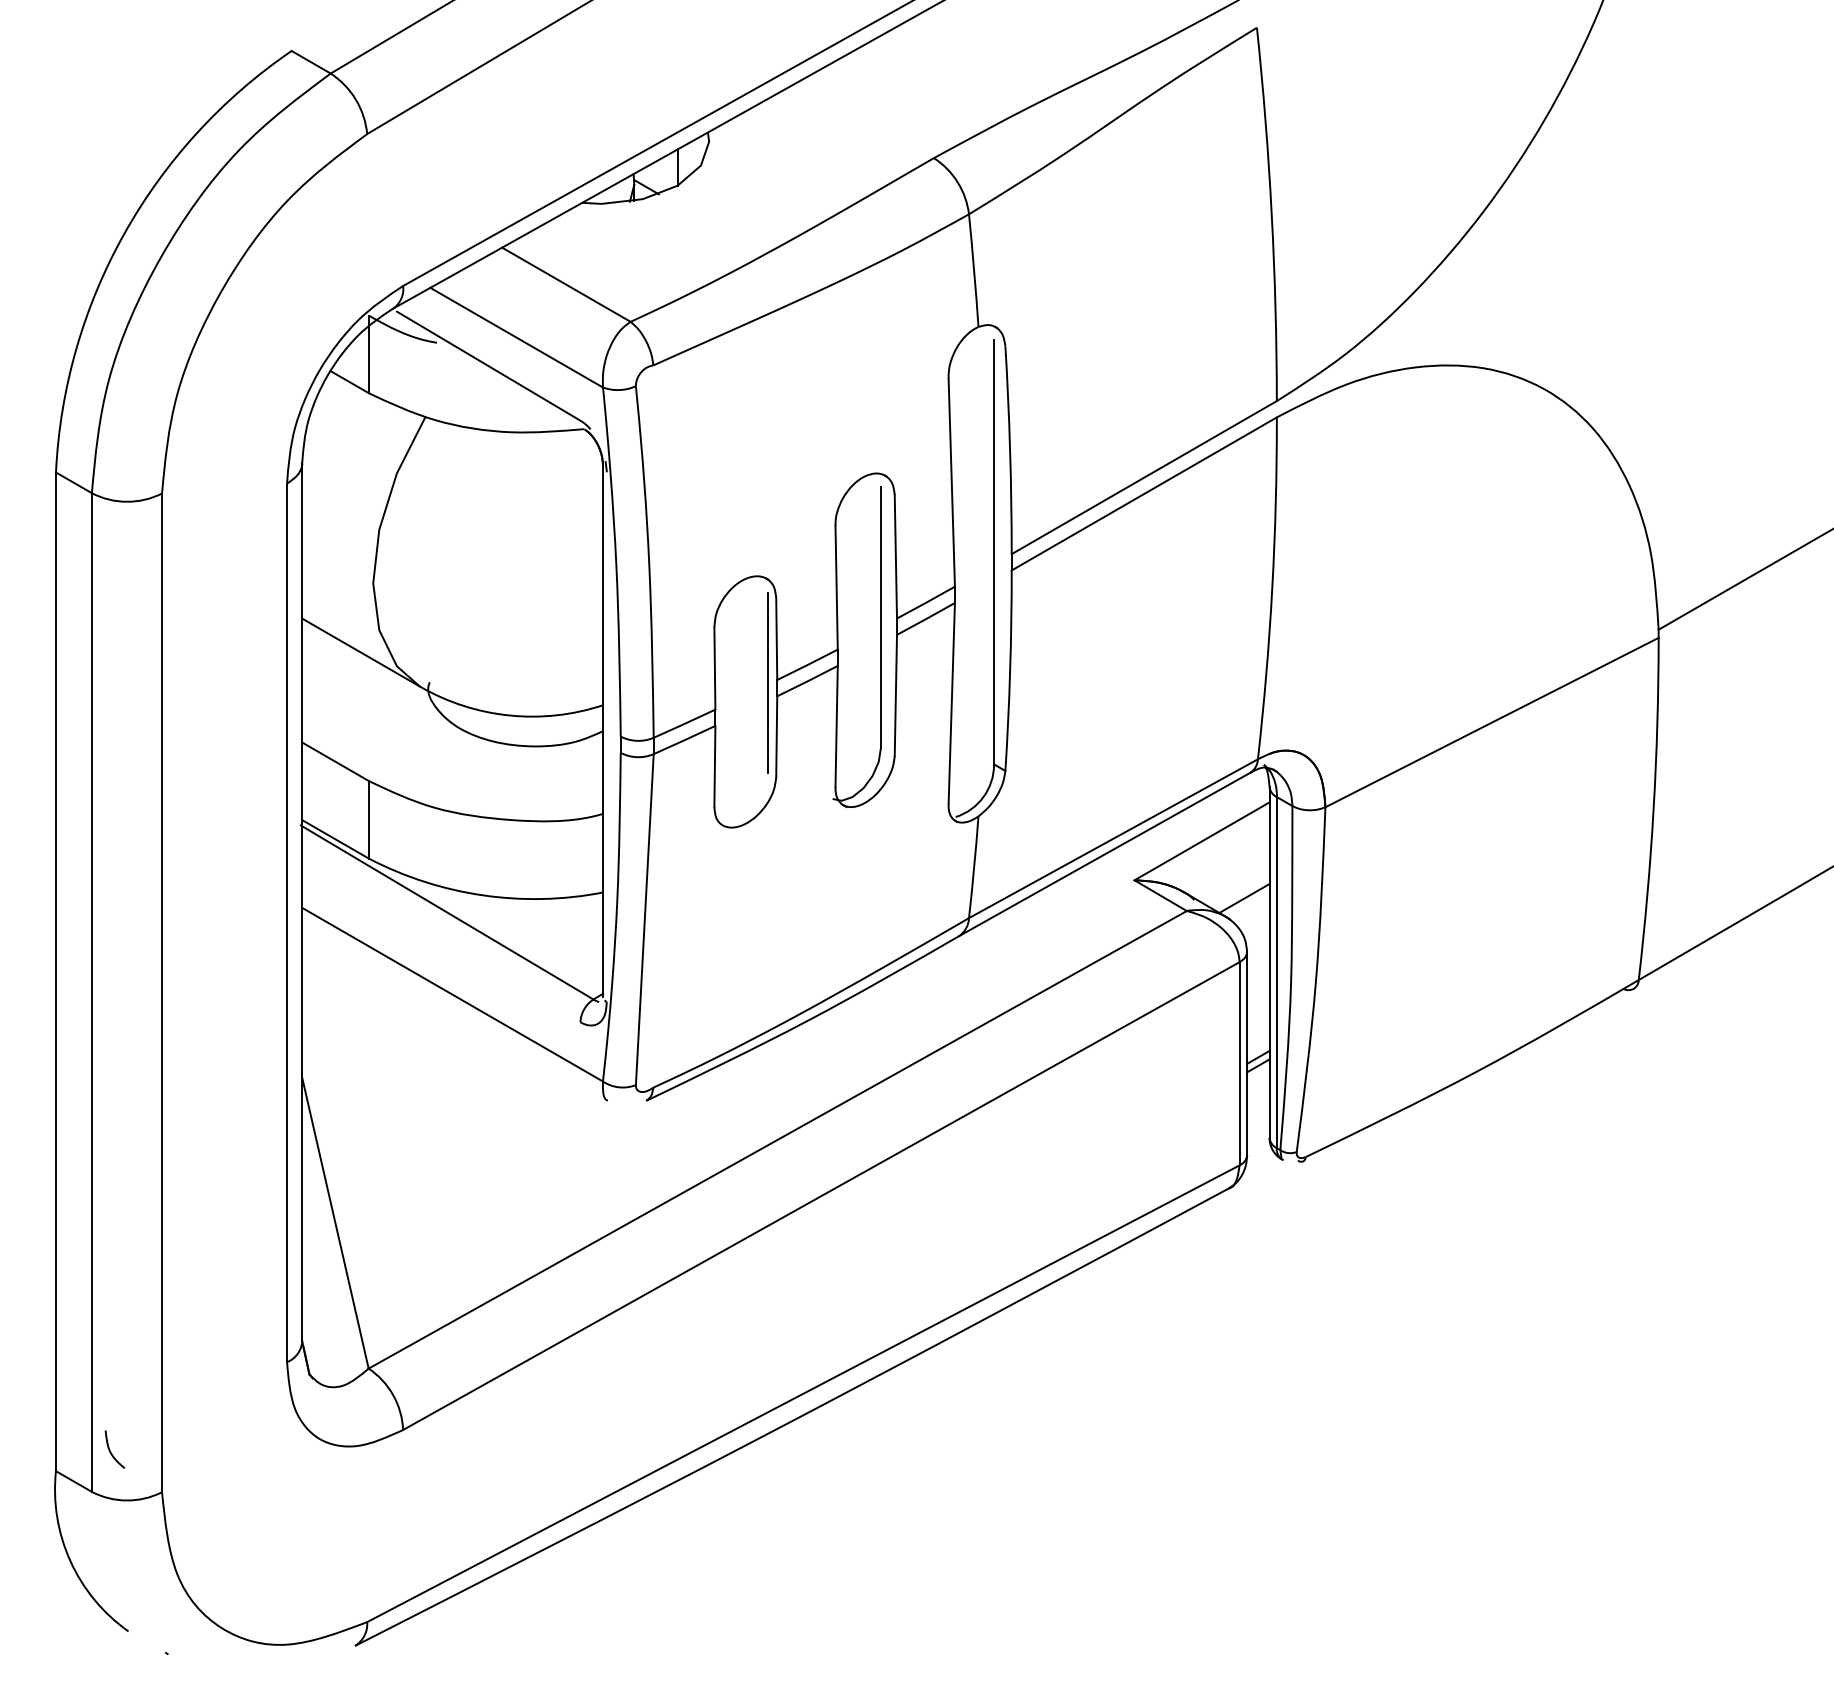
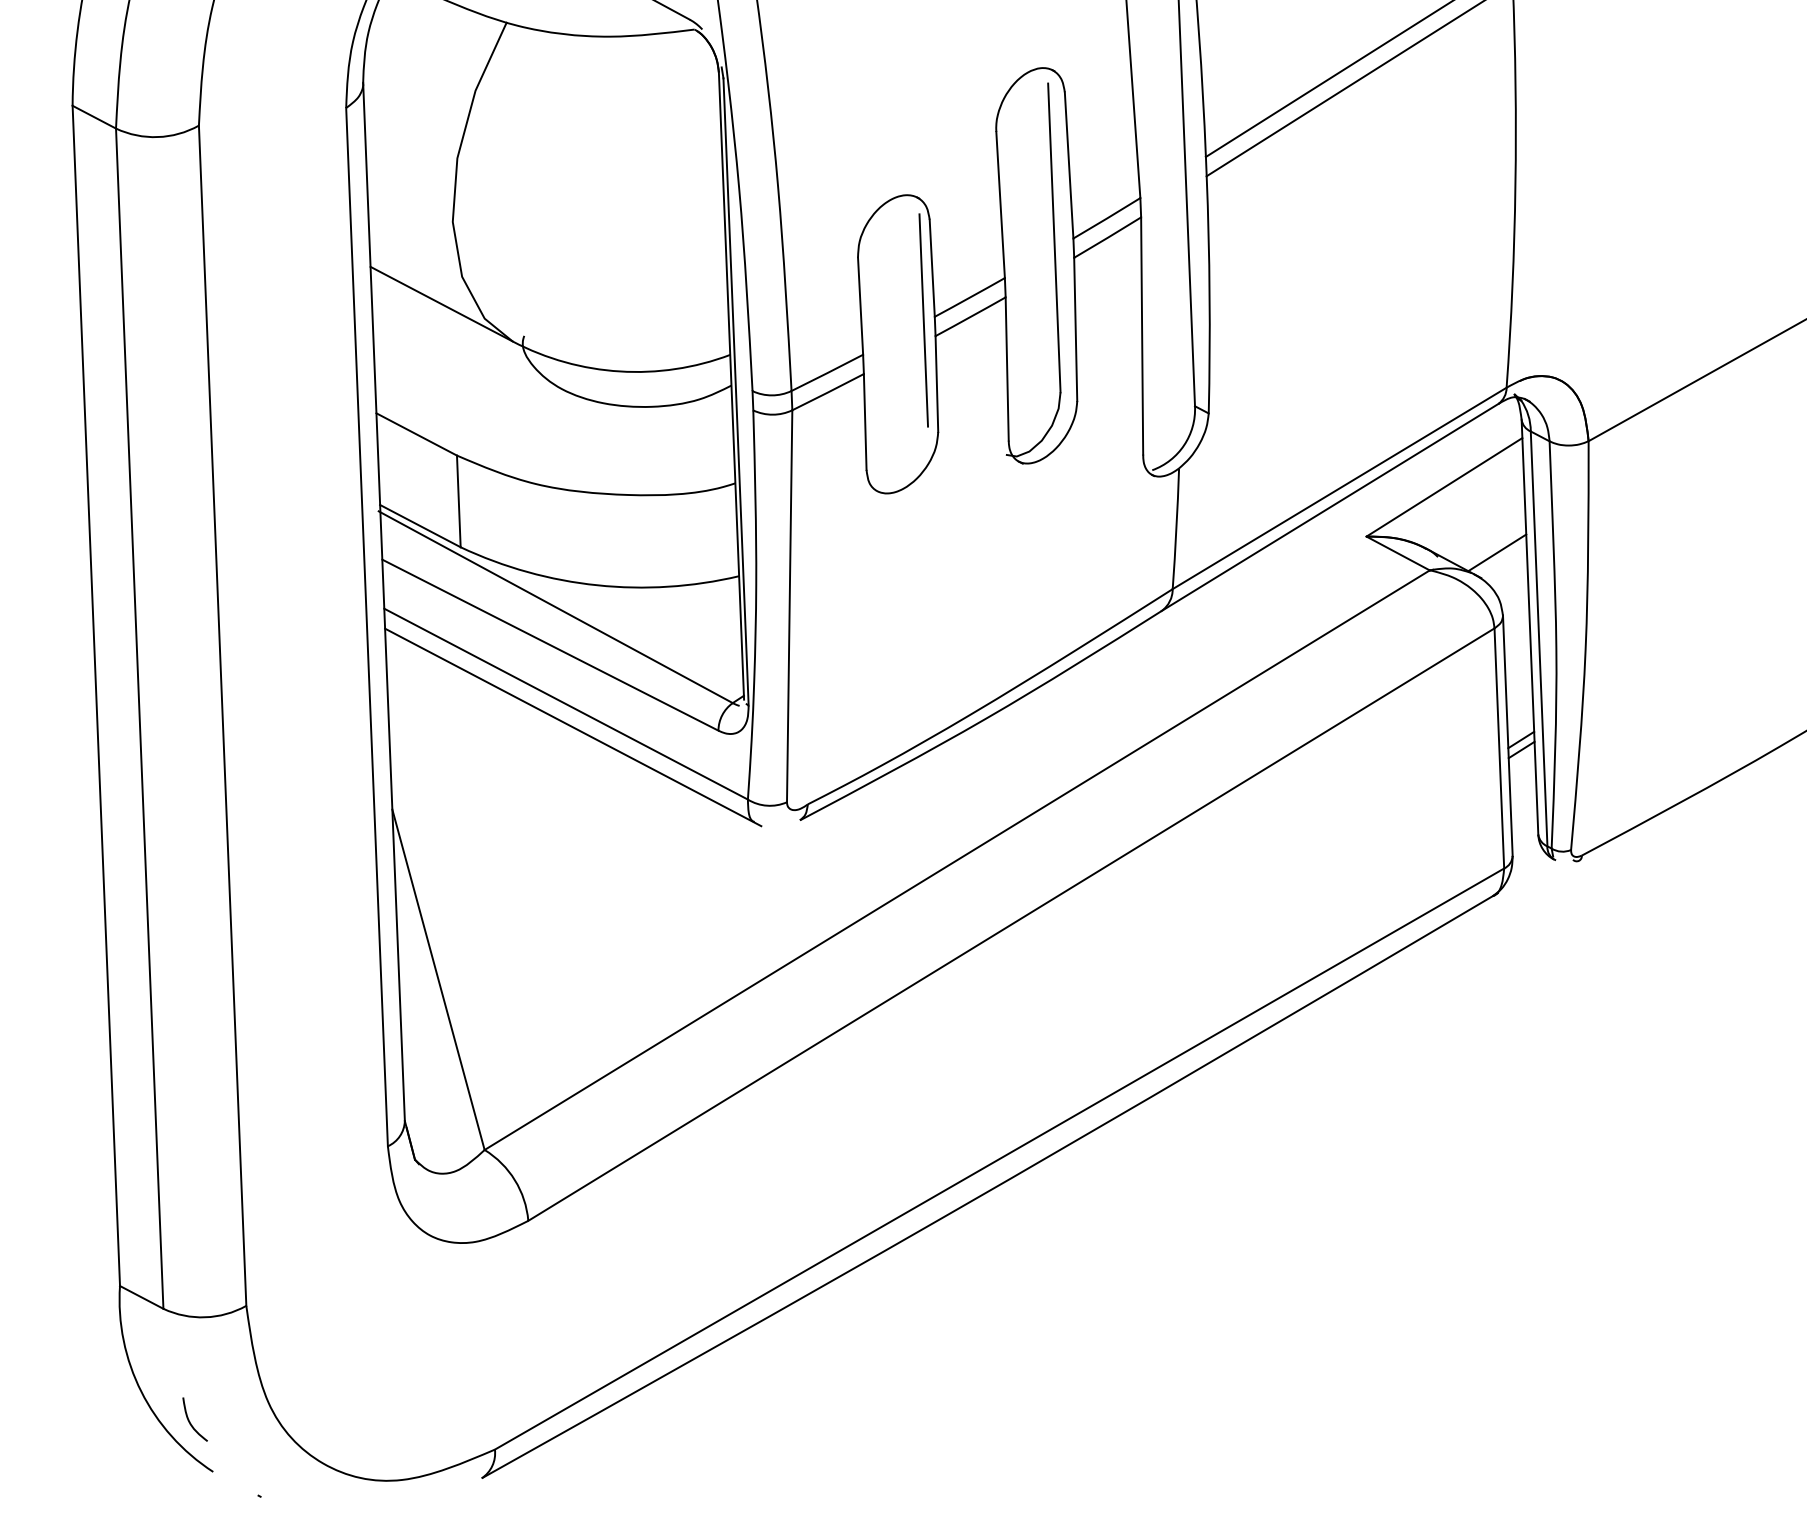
line: (606, 736) -> (735, 391), added
line: (441, 944) -> (550, 645), added
line: (457, 1014) -> (572, 727), added
curve: (110, 1449) -> (189, 1419), moved

